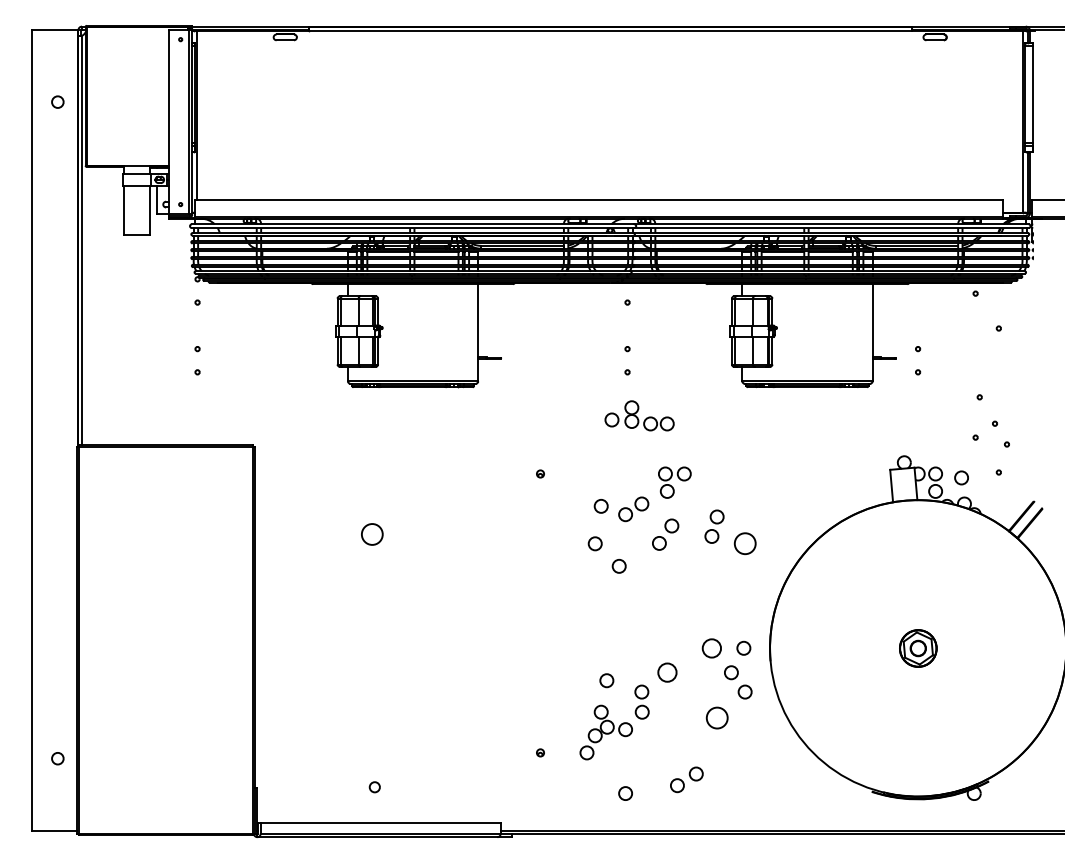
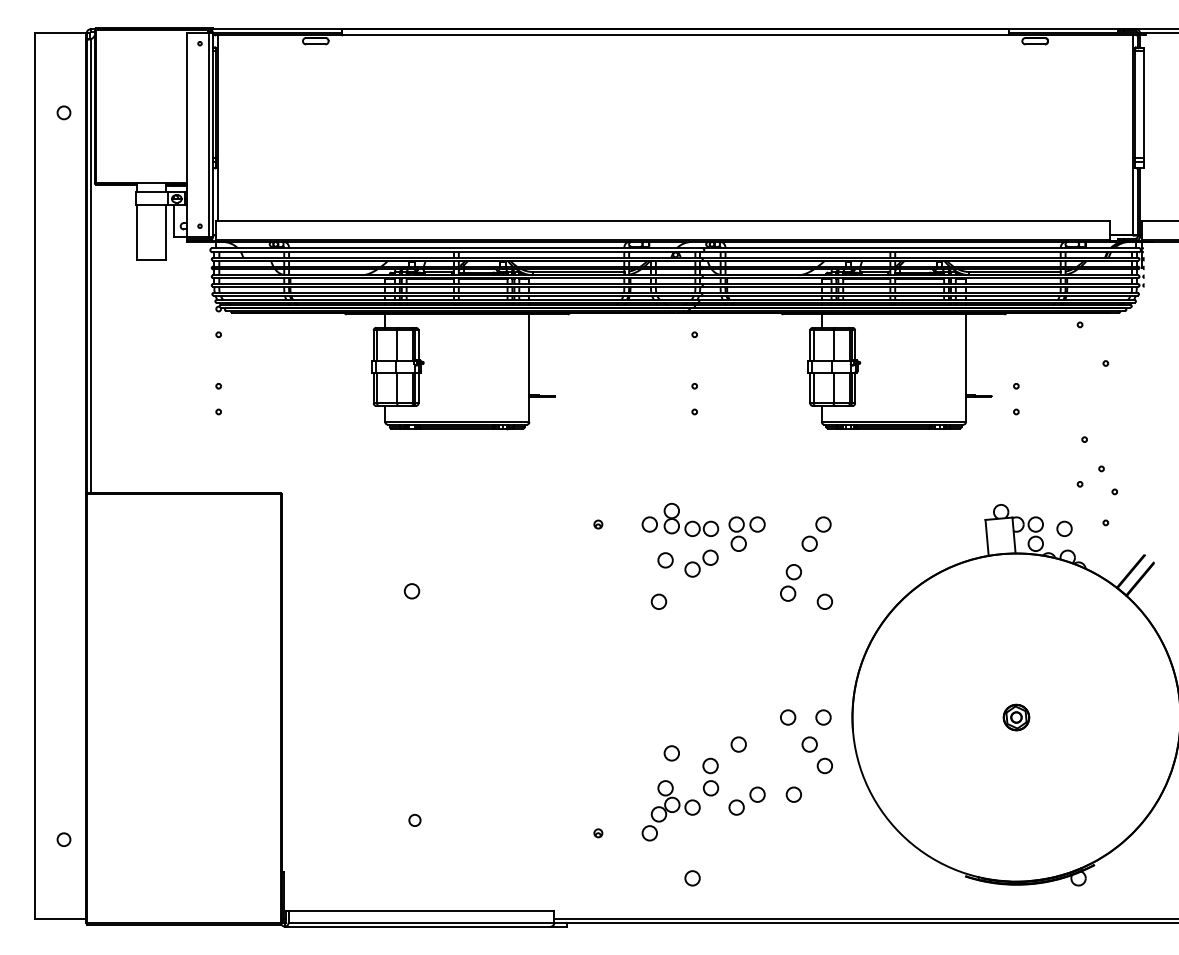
part: (639, 415) -> (680, 519), moved
circle: (371, 533) -> (411, 590), size x0.62
part: (665, 534) -> (816, 533), moved
circle: (744, 543) -> (824, 601), size x0.62
circle: (618, 566) -> (684, 626), removed
circle: (711, 647) -> (787, 716), size x0.71
part: (917, 647) -> (1015, 716), size x0.62
circle: (666, 672) -> (737, 744), size x0.71
circle: (716, 717) -> (793, 794), size x0.62
part: (686, 779) -> (746, 800), moved
circle: (374, 787) -> (414, 820), moved

